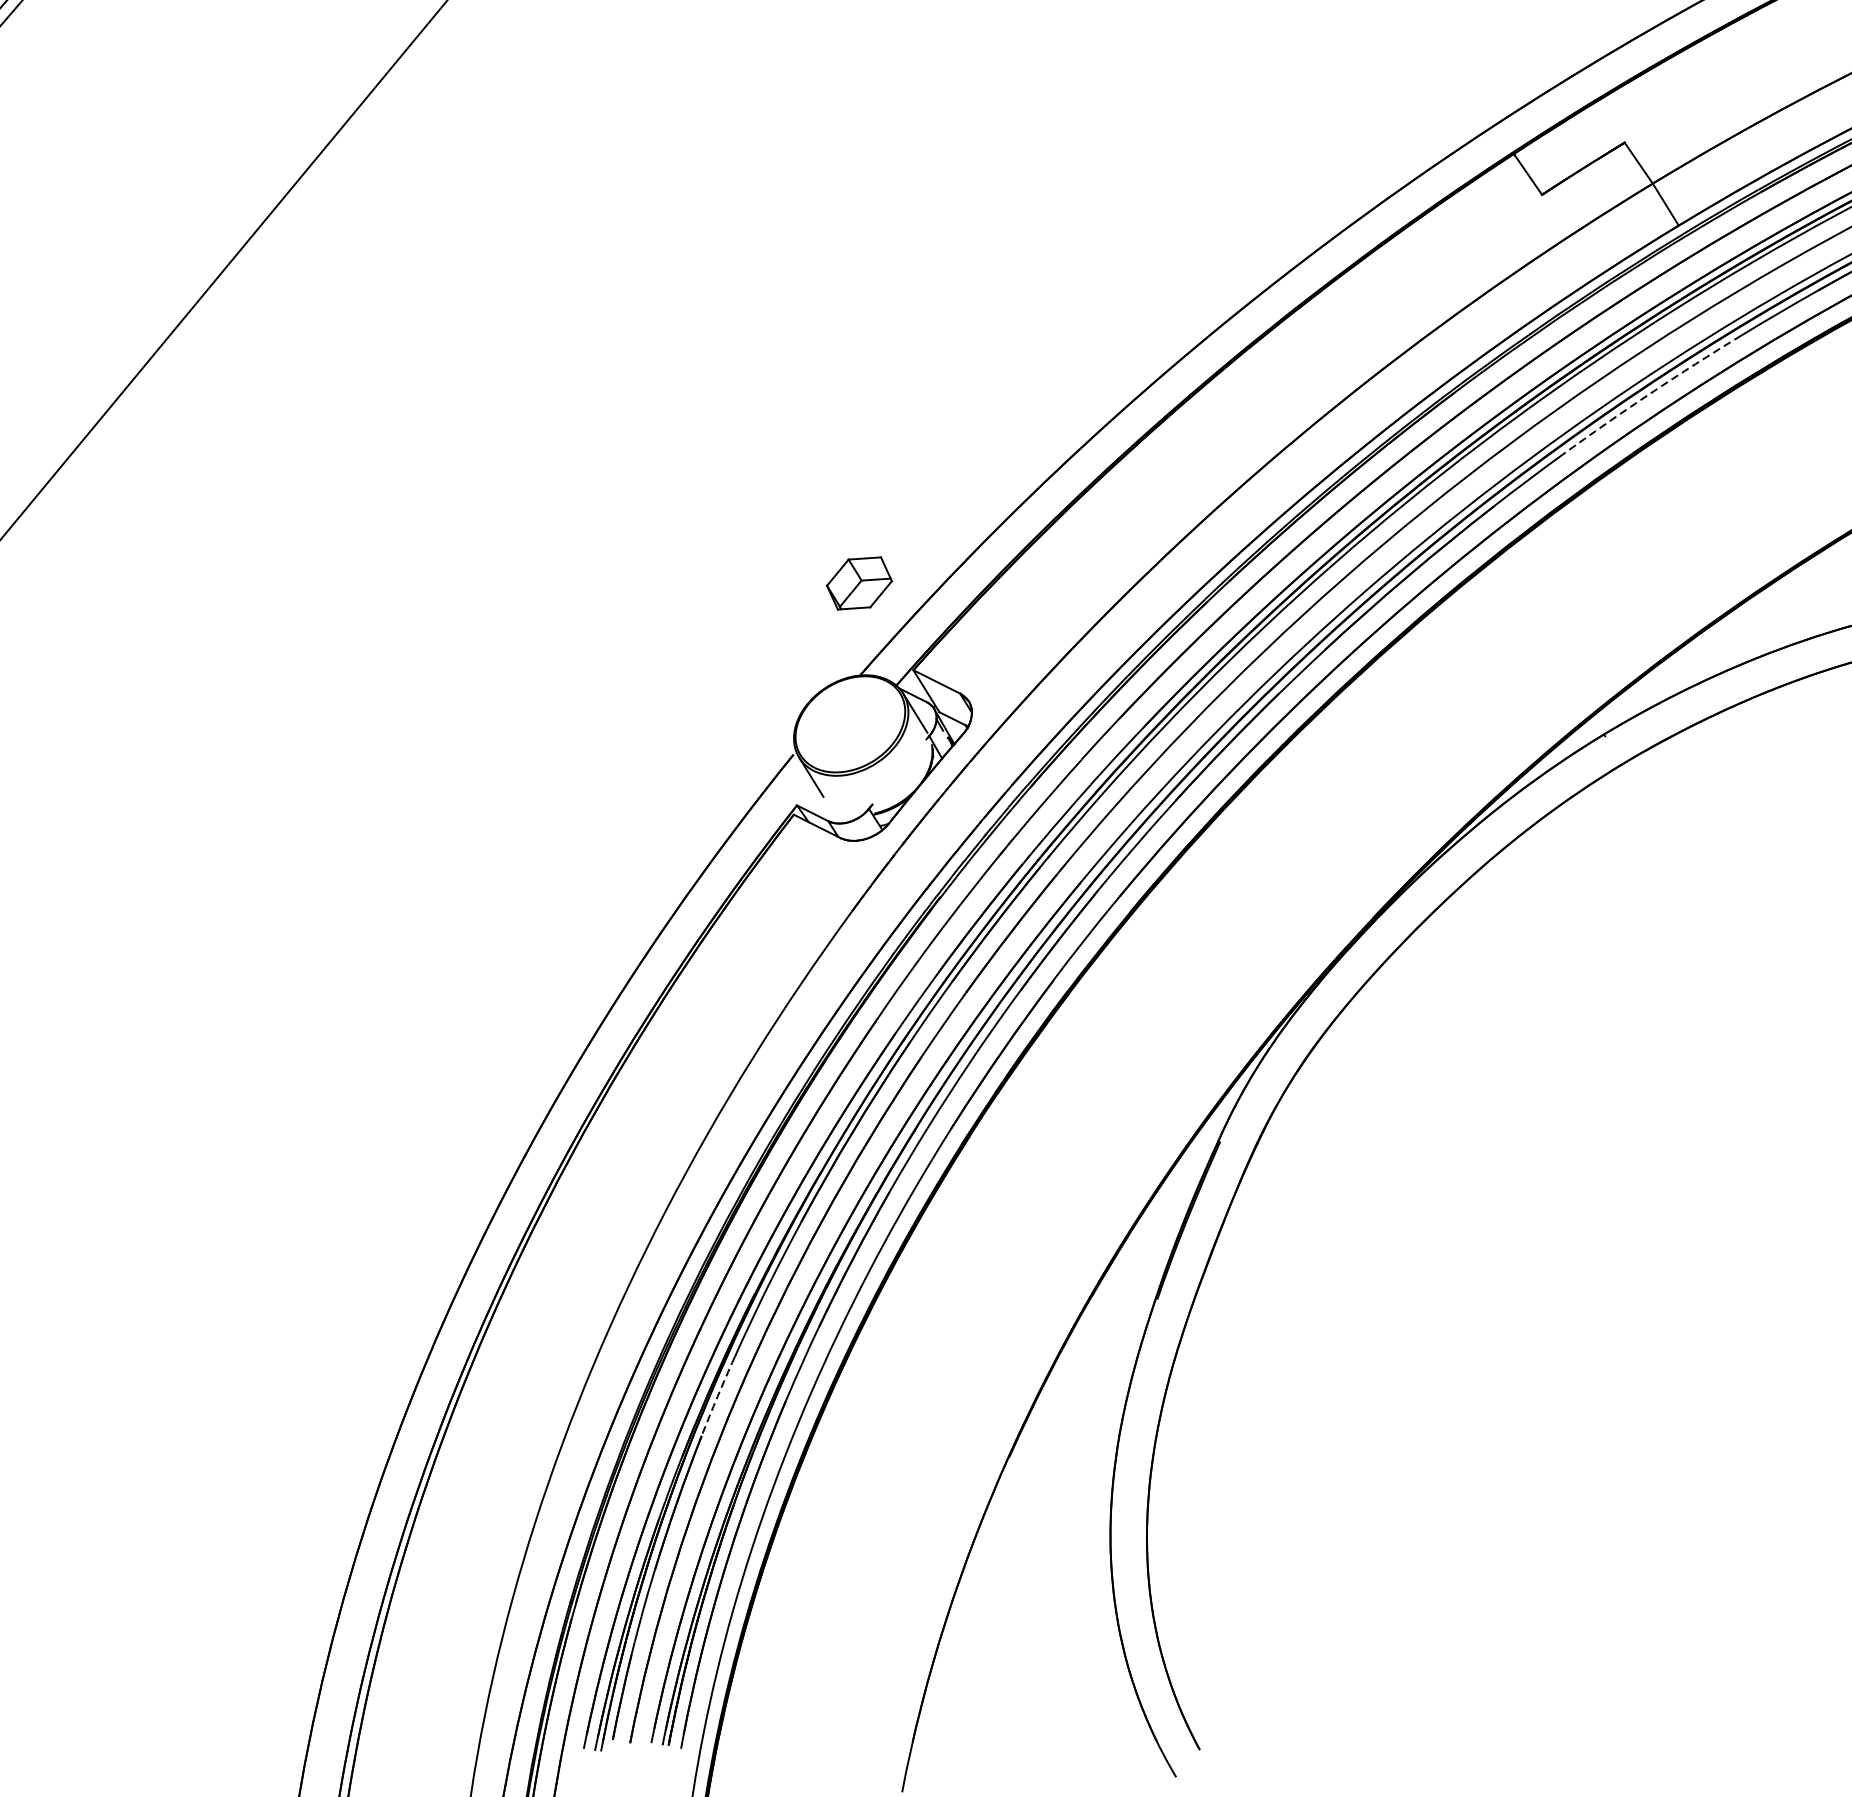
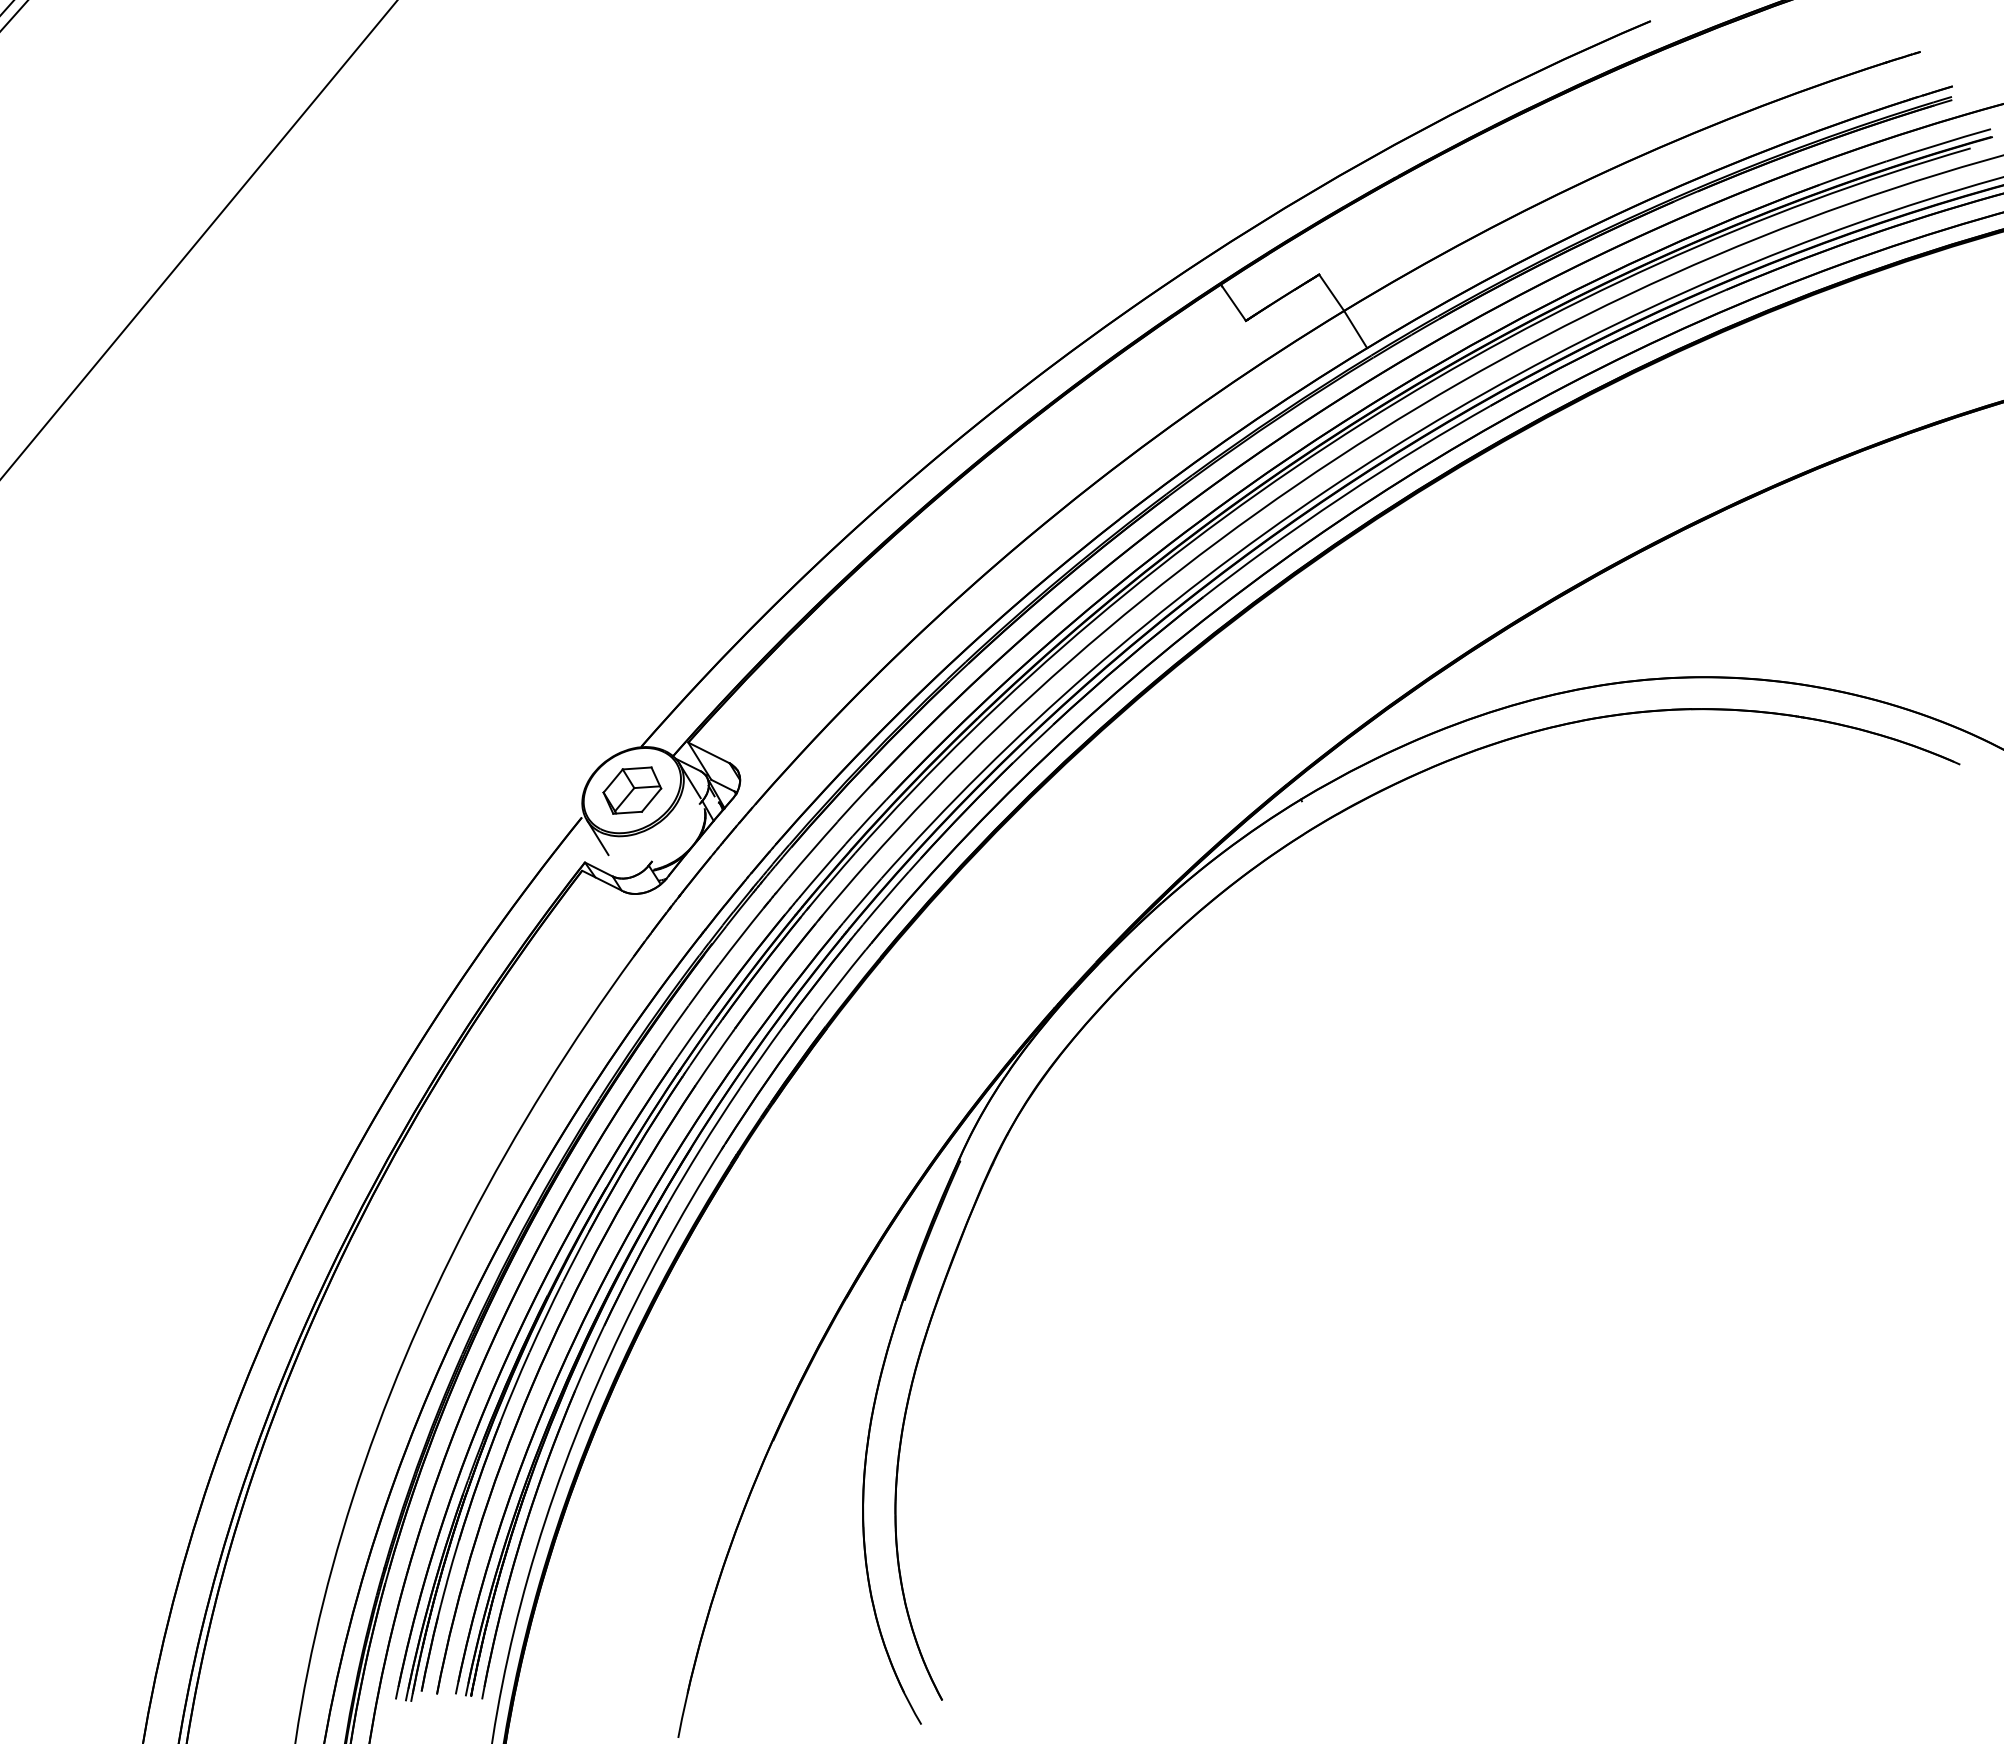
arc: (1650, 393) -> (1342, 497), dashed -> solid
part: (859, 583) -> (632, 790), moved
arc: (717, 1396) -> (514, 1386), dashed -> solid

